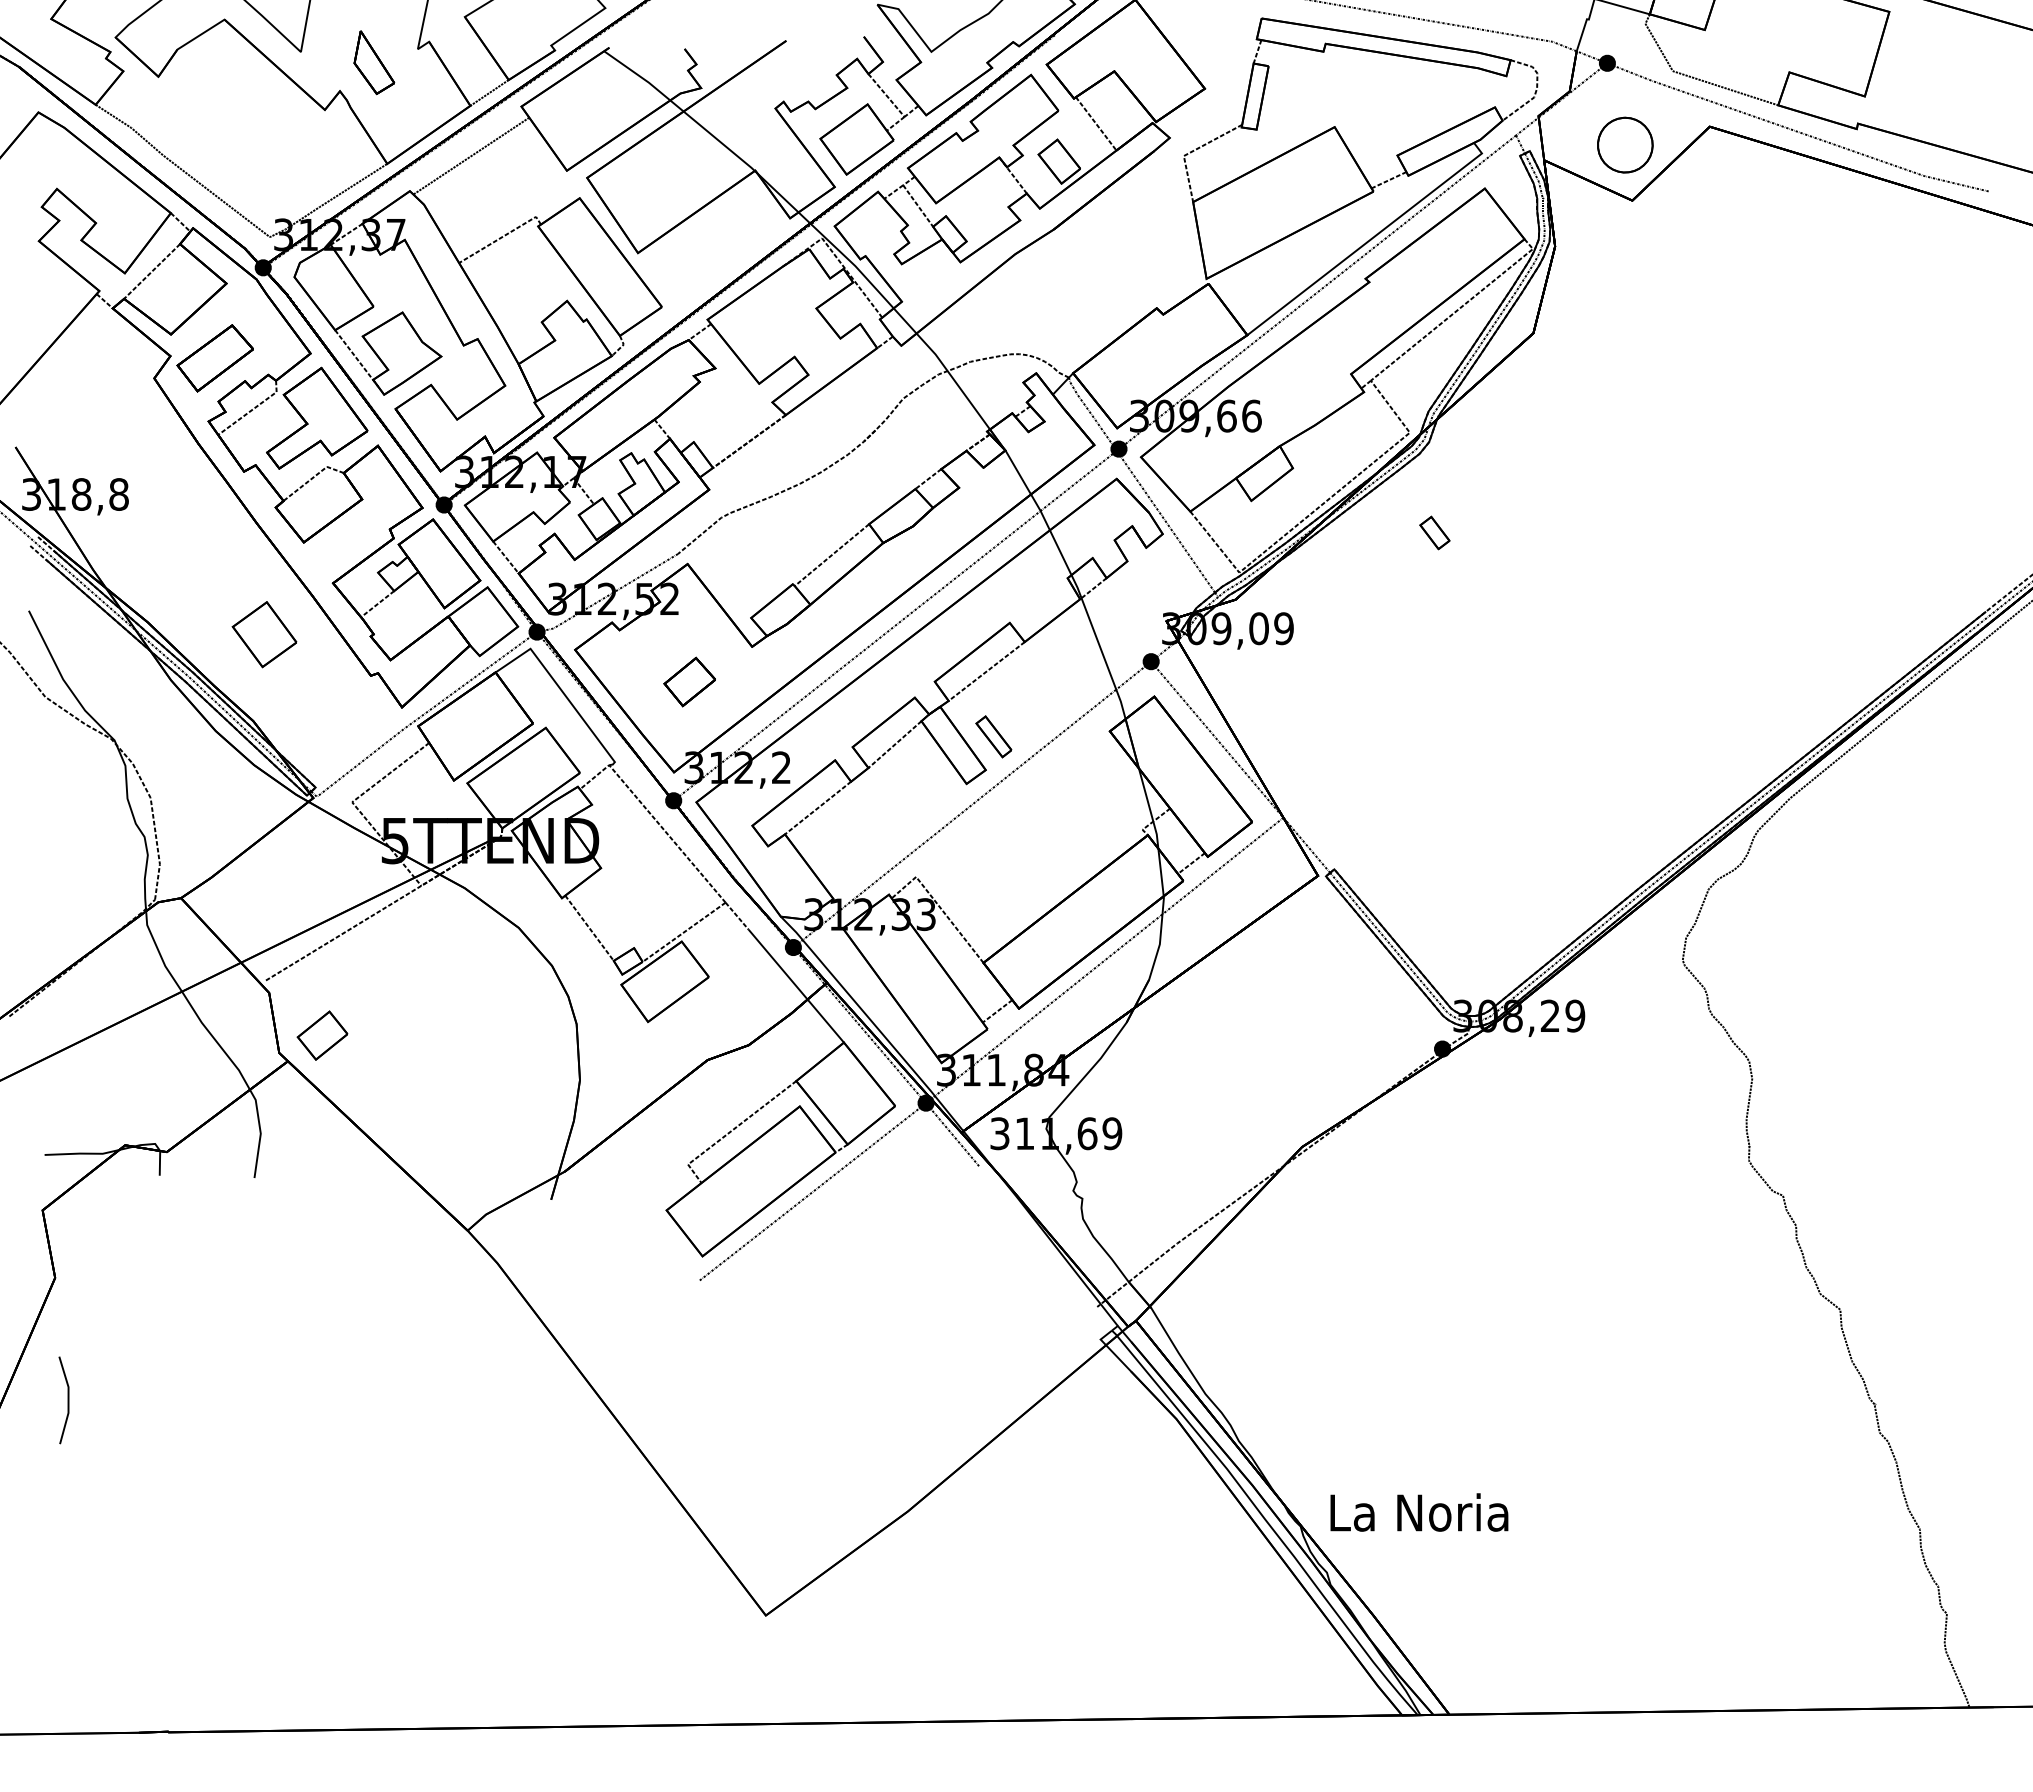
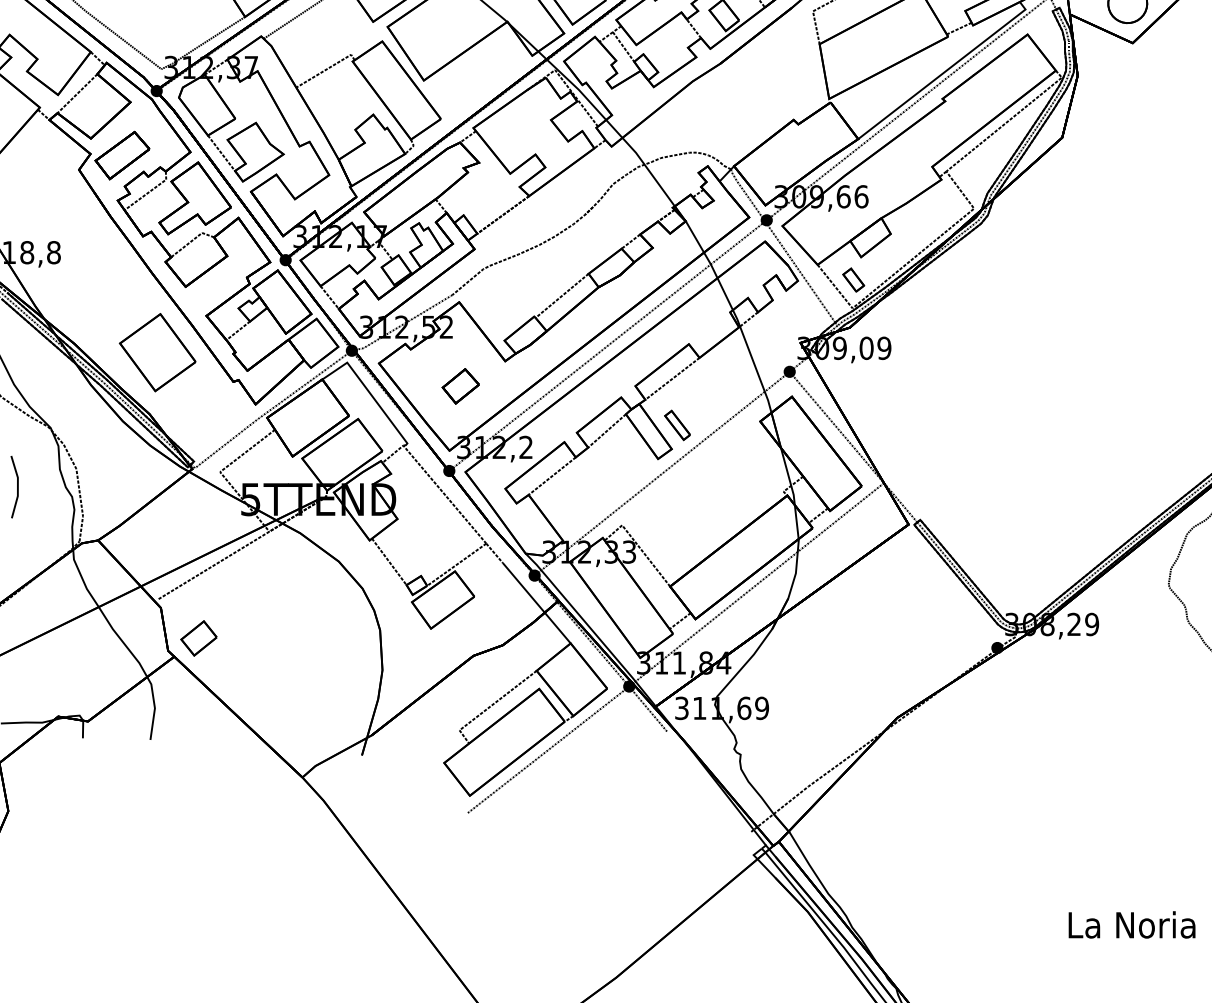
part: (1434, 532) -> (853, 279), moved
part: (264, 634) -> (157, 352), size x1.67
line: (67, 1400) -> (17, 487), moved
text: (1419, 1512) -> (1132, 924), moved

